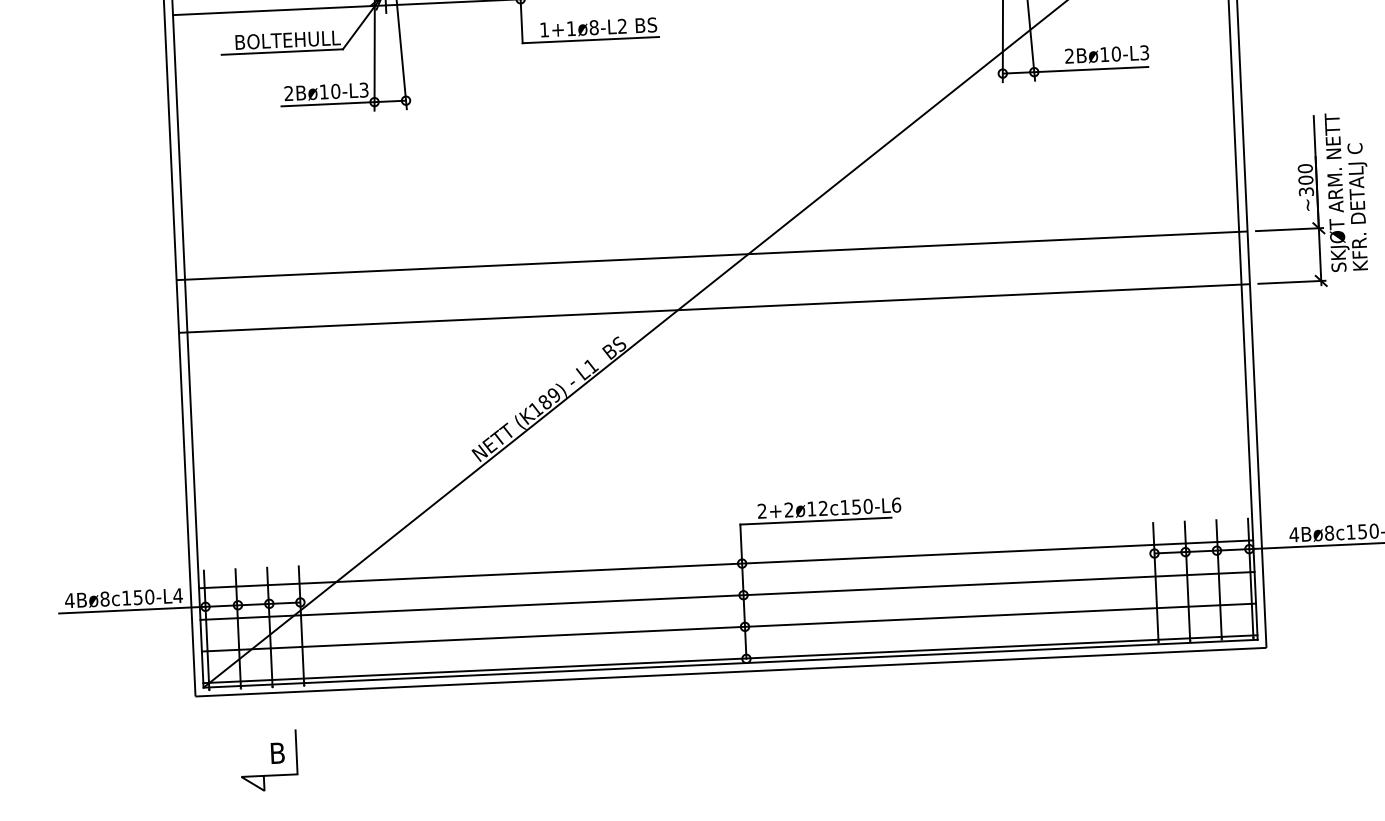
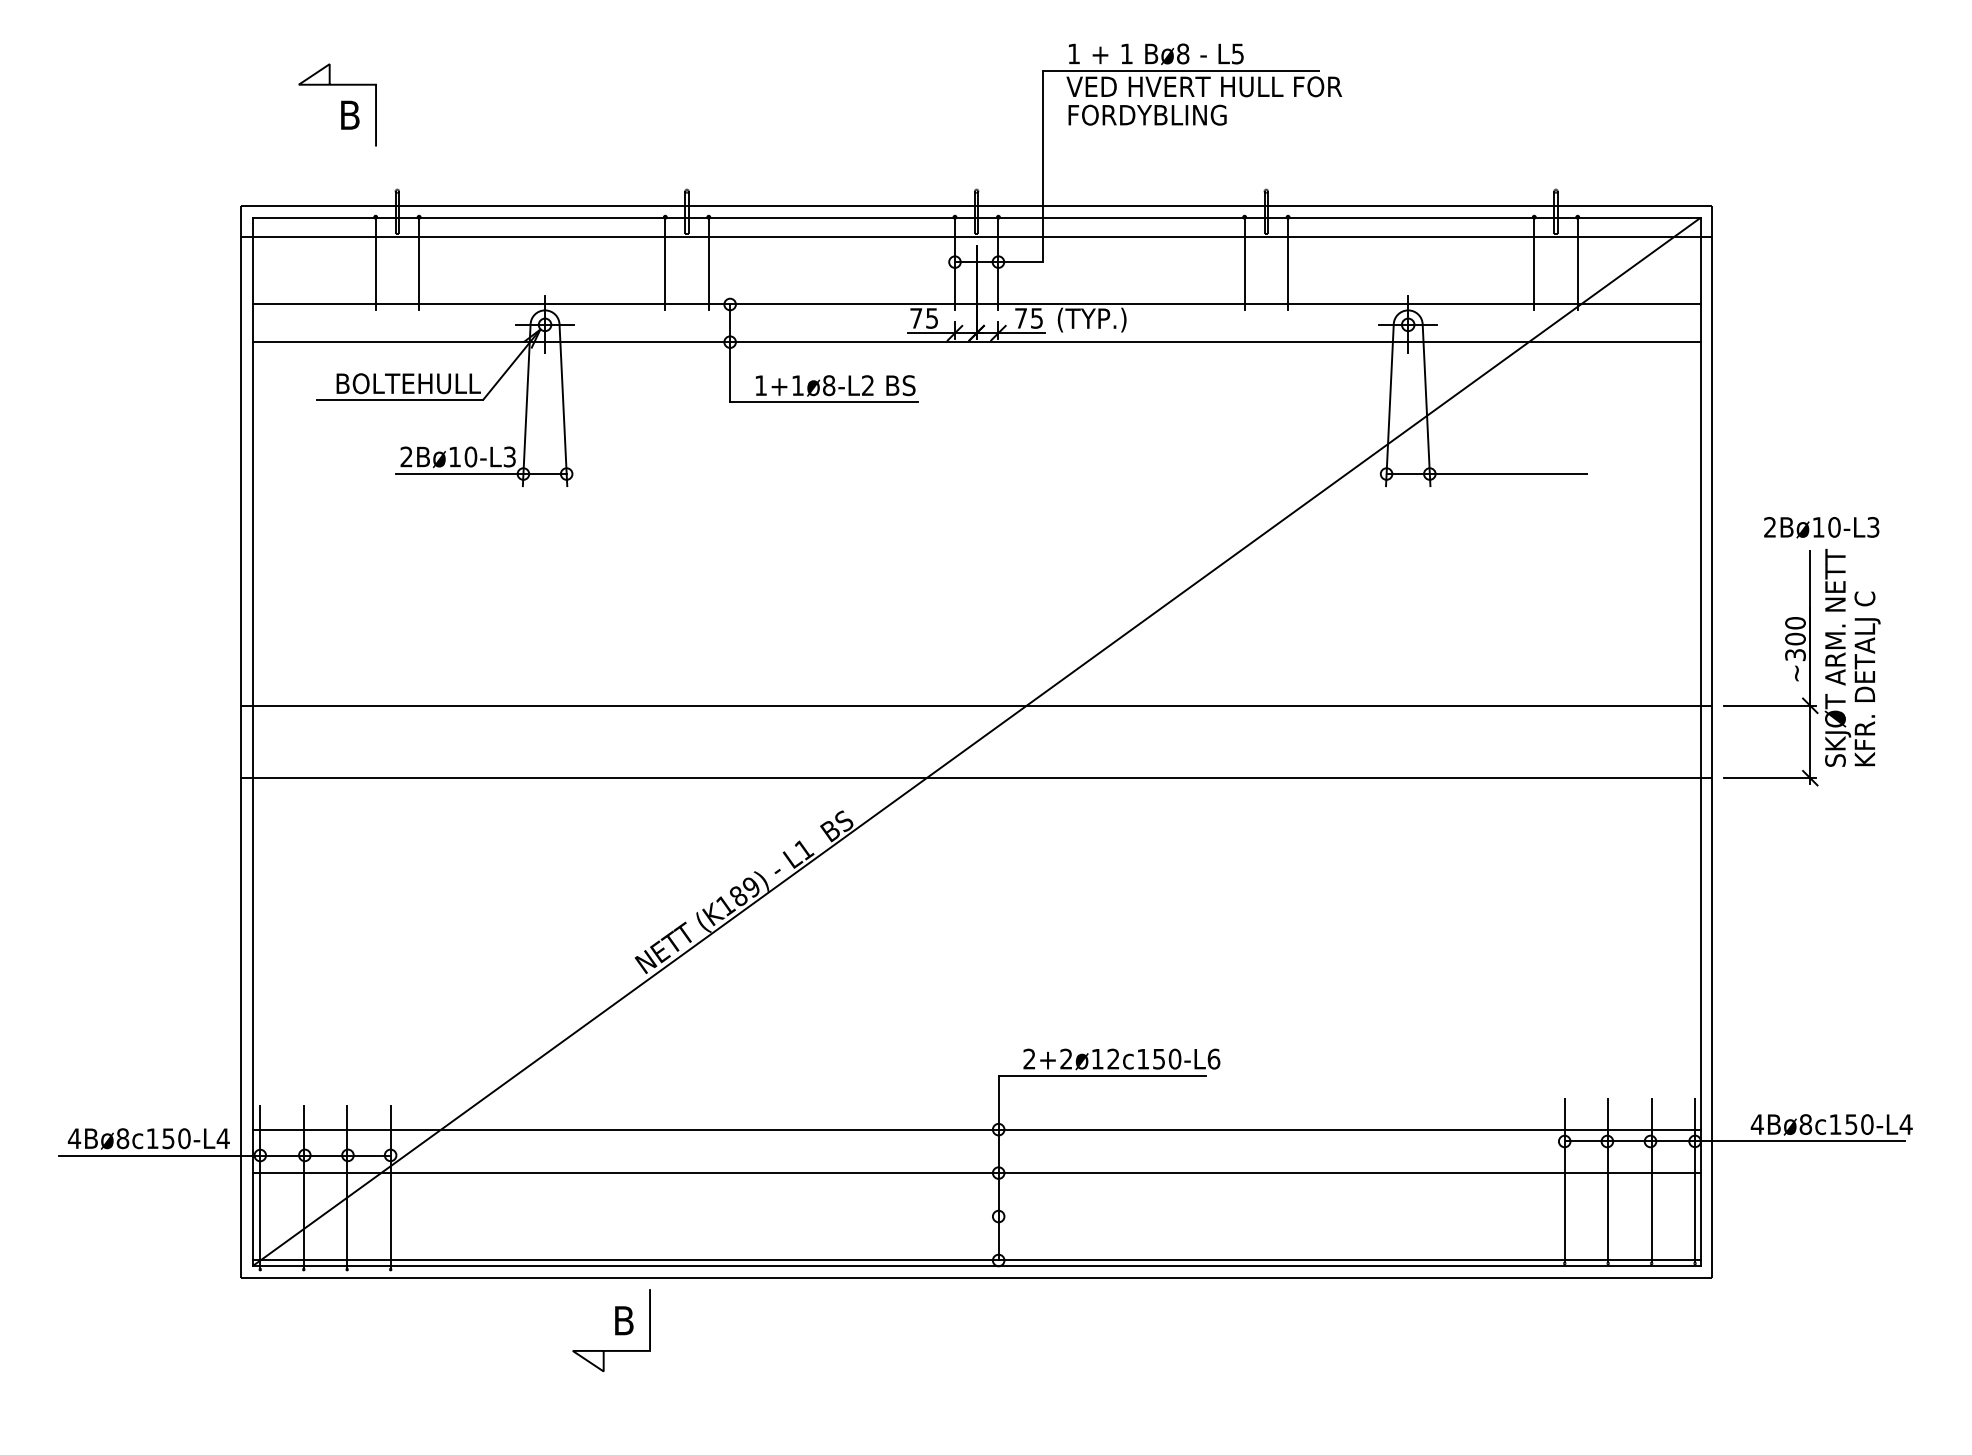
text: (1106, 54) -> (1821, 527), moved
line: (728, 627) -> (976, 1216), removed
part: (269, 775) -> (611, 1350), moved

